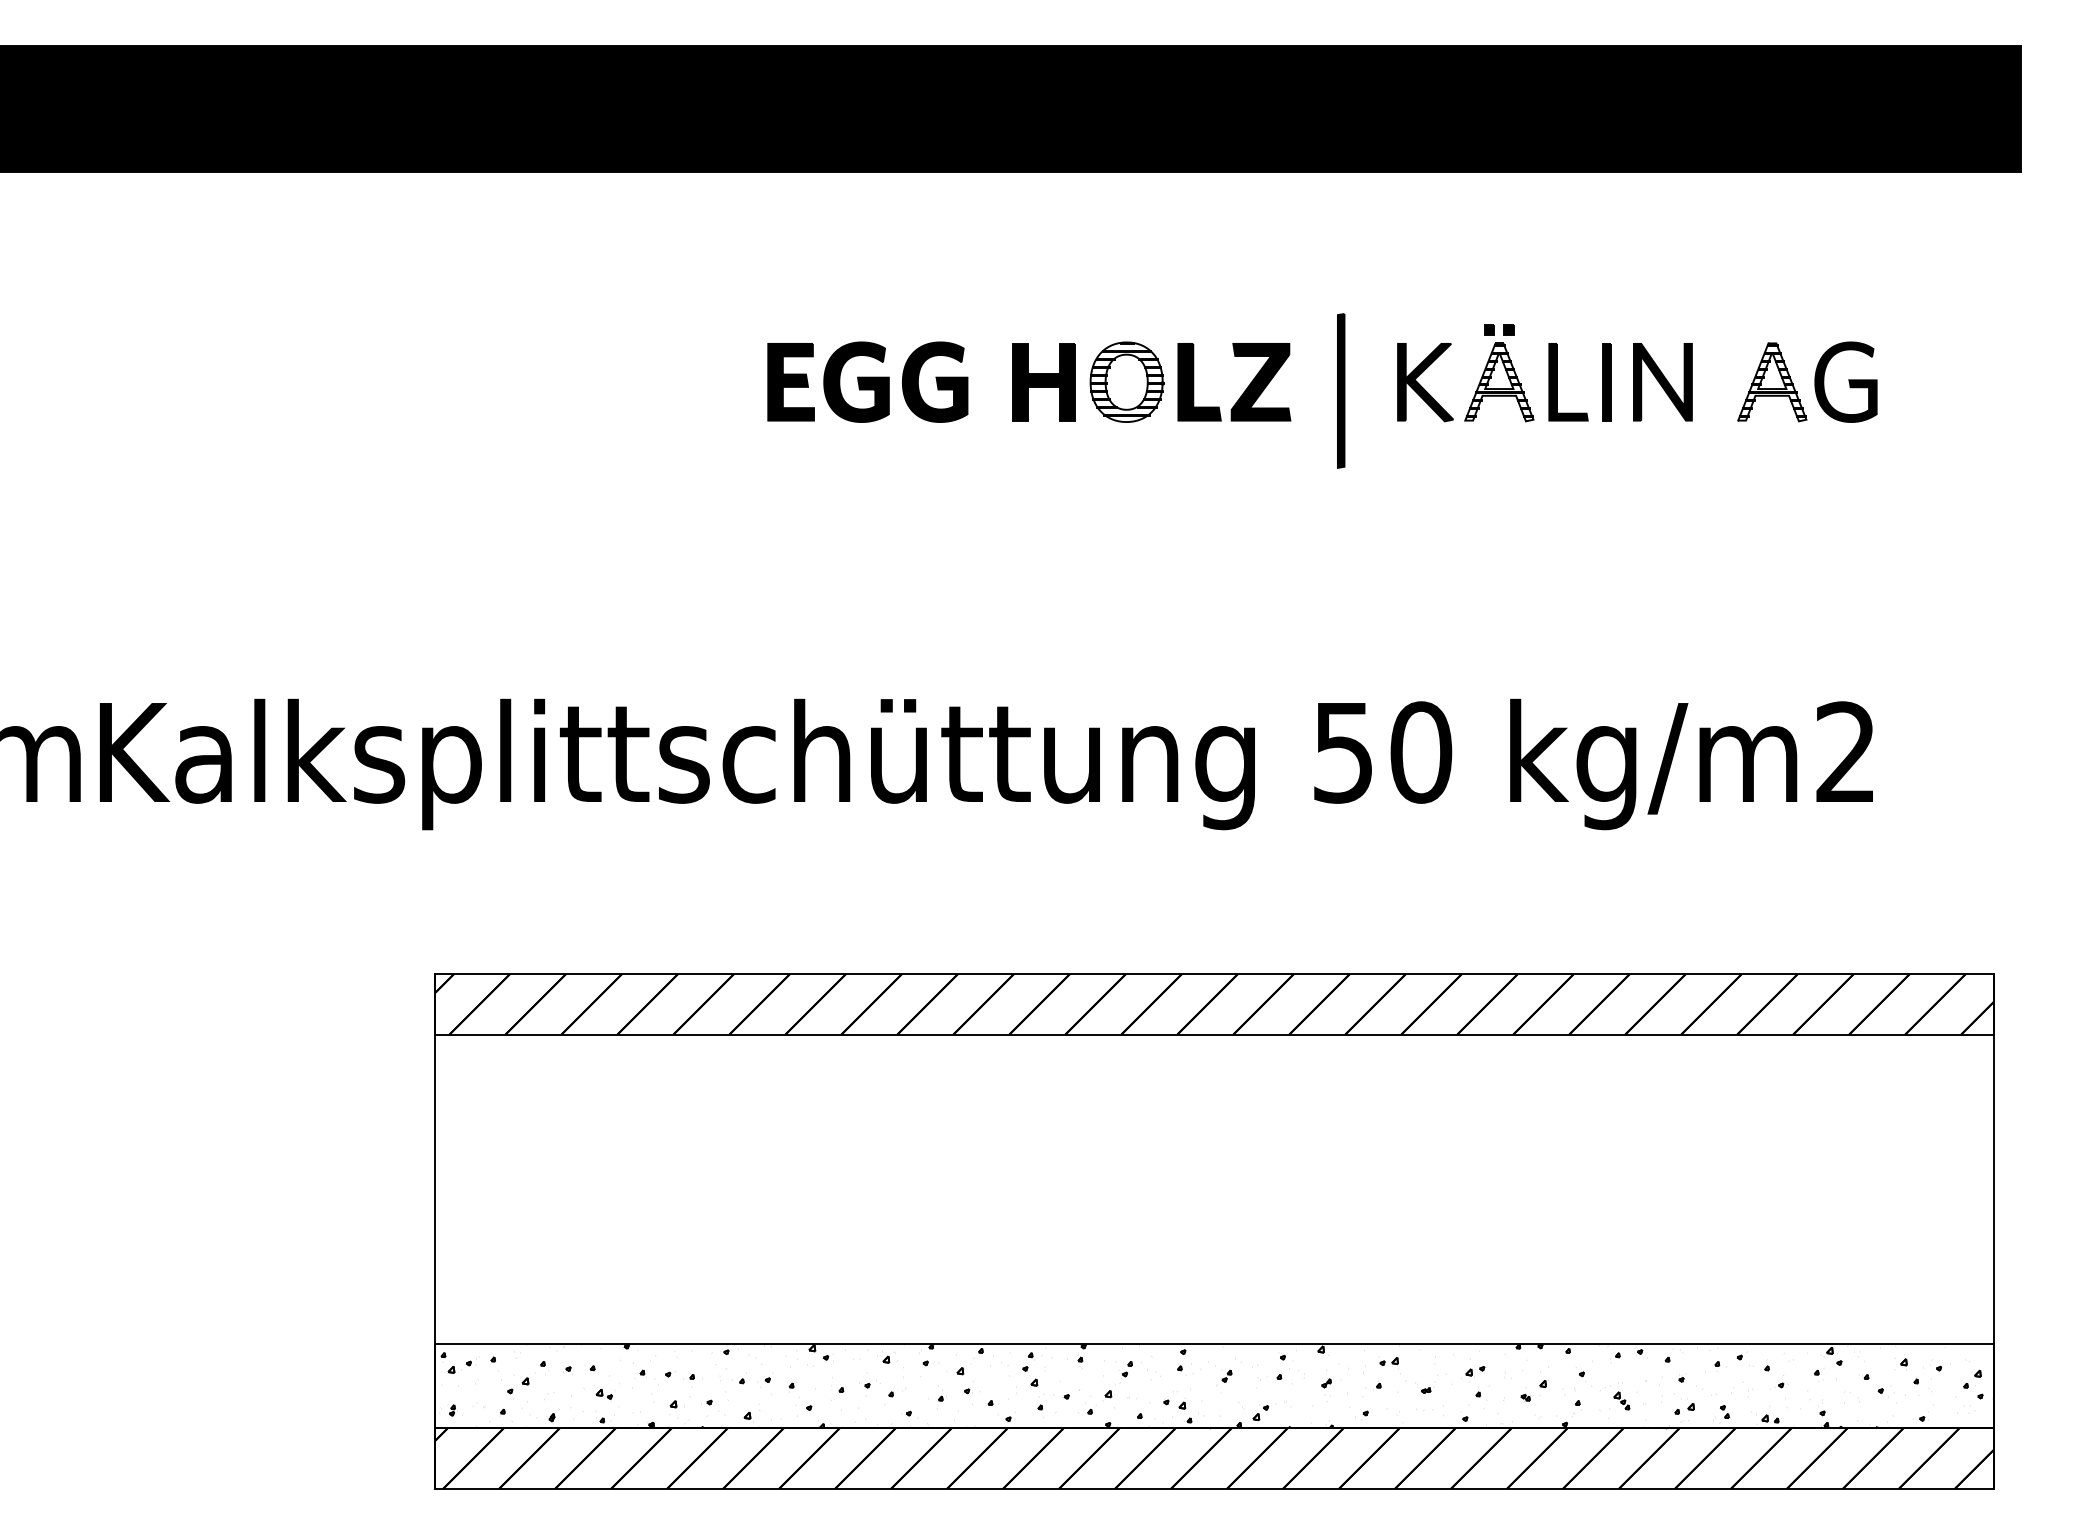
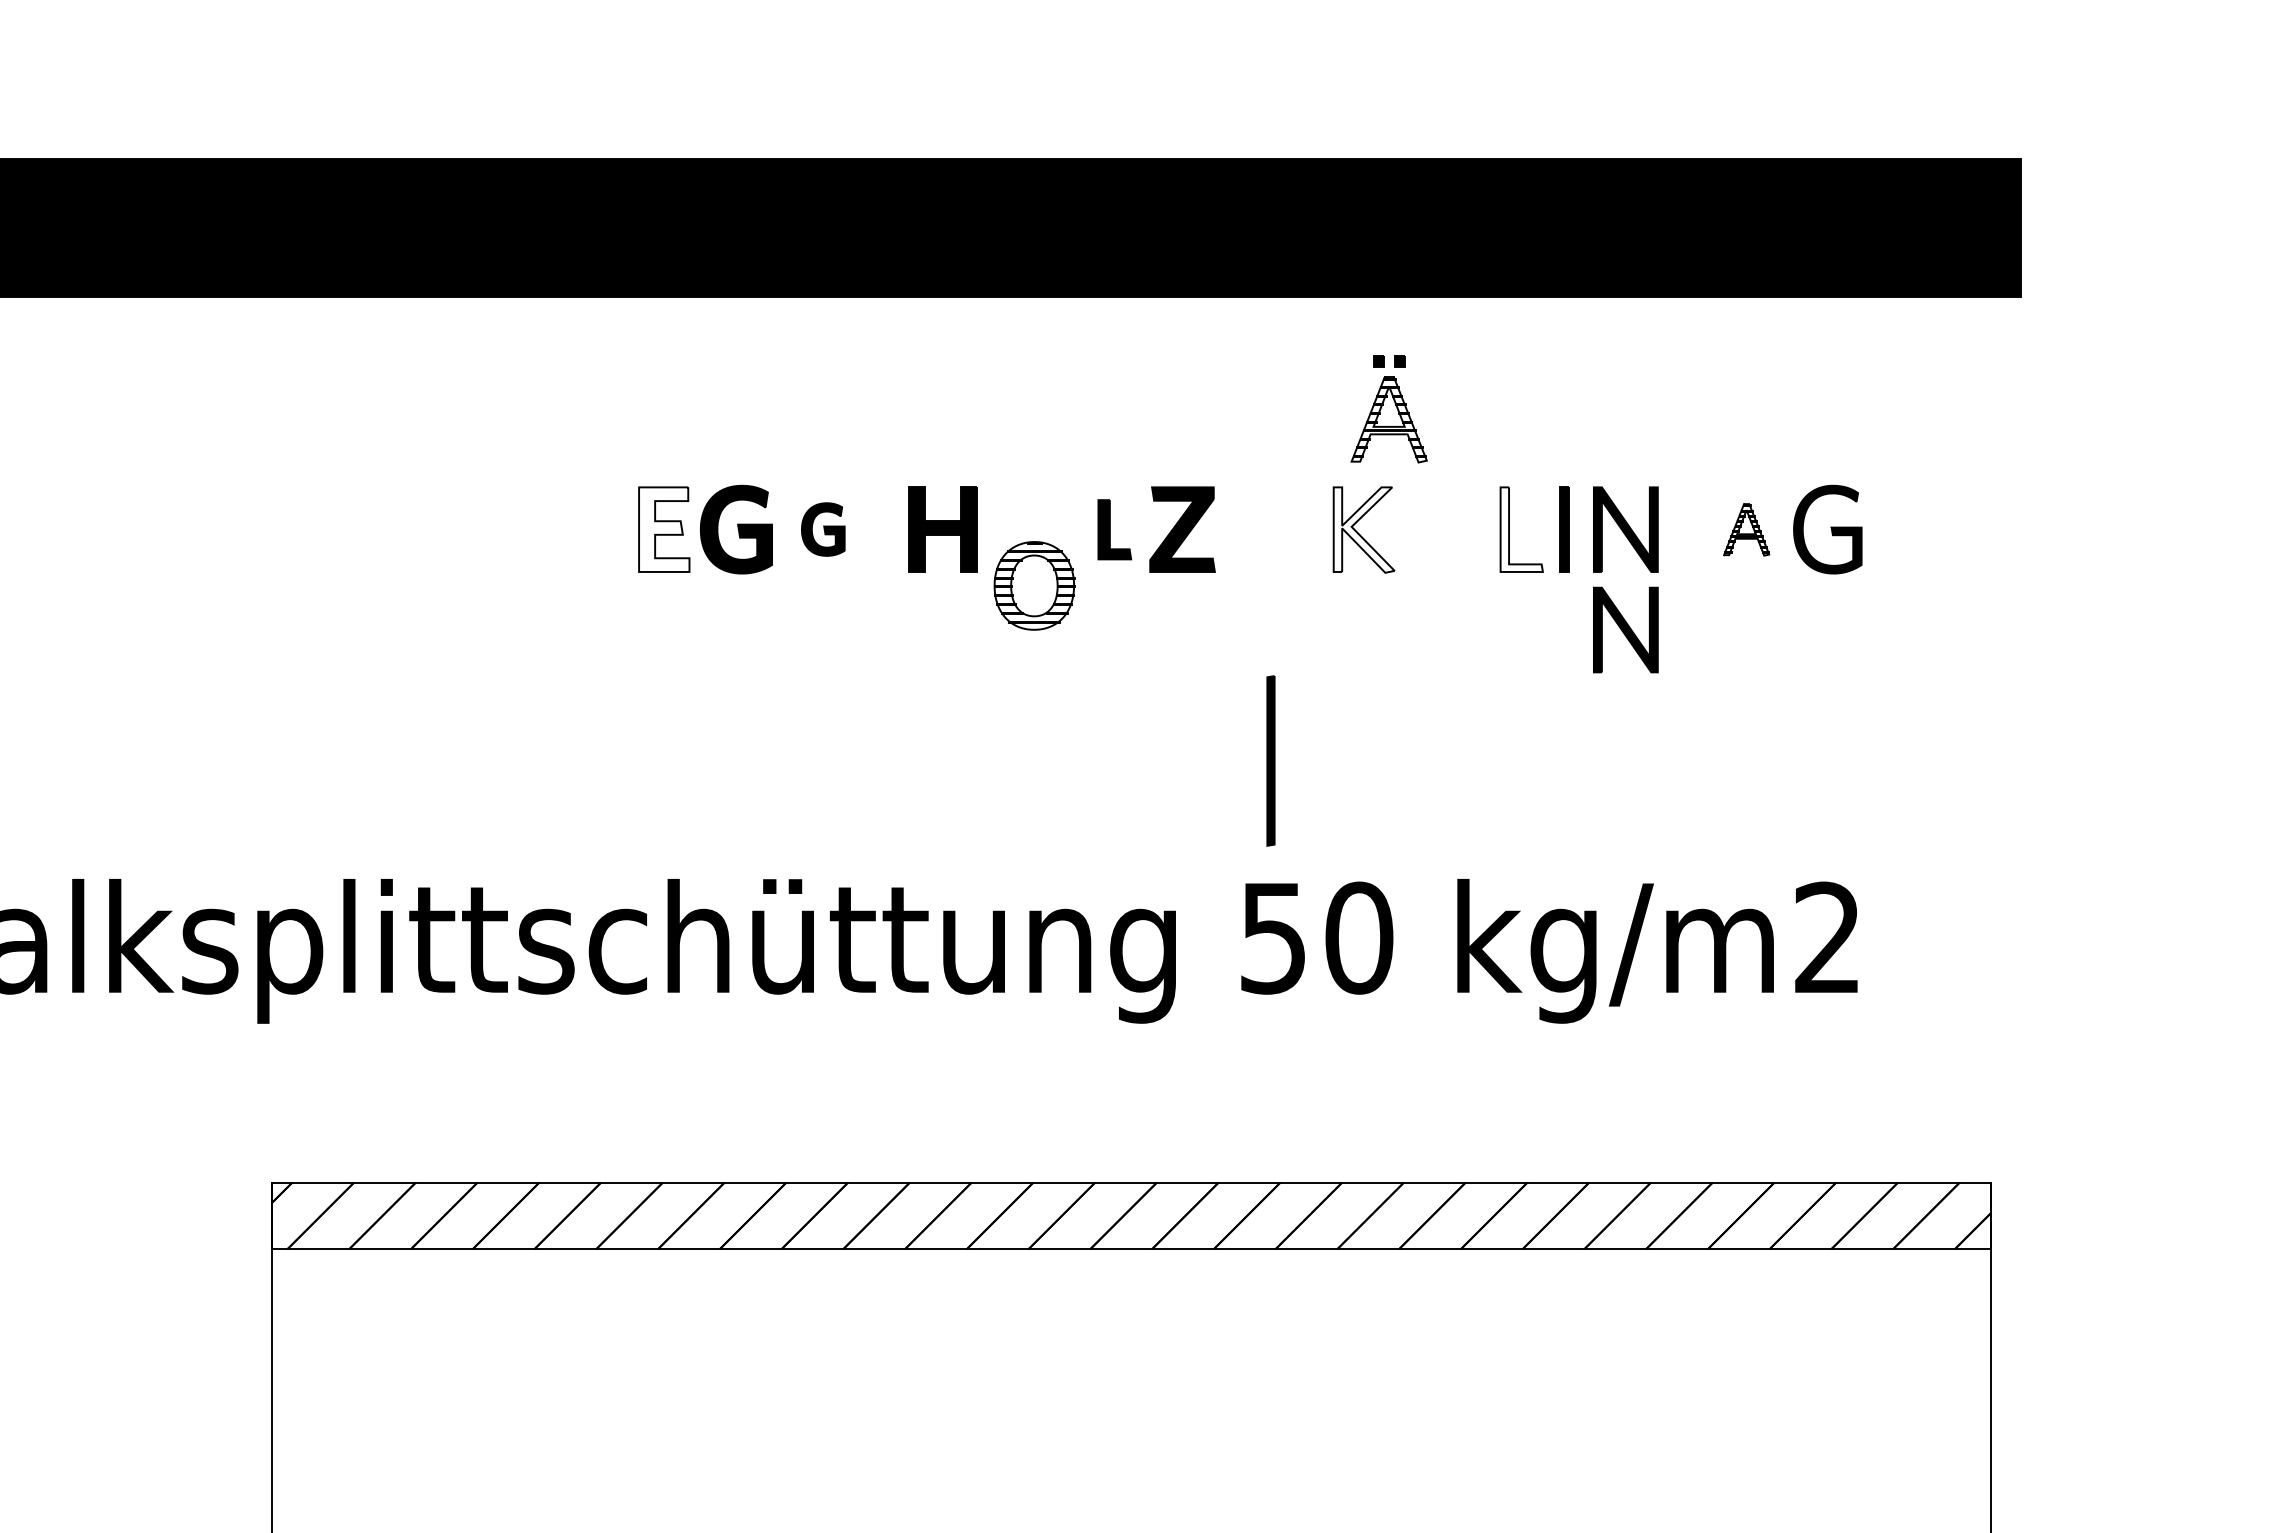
part: (1499, 373) -> (1389, 409), moved
fill: (790, 381) -> (663, 528), removed
part: (935, 381) -> (823, 528), size x0.6
part: (1126, 381) -> (1034, 585), moved
fill: (1568, 381) -> (1521, 528), removed
part: (1199, 382) -> (1114, 529), size x0.7
fill: (1425, 382) -> (1363, 529), removed
part: (1772, 382) -> (1746, 529), size x0.6
part: (1341, 390) -> (1271, 760), moved
part: (1662, 473) -> (1625, 630), added

